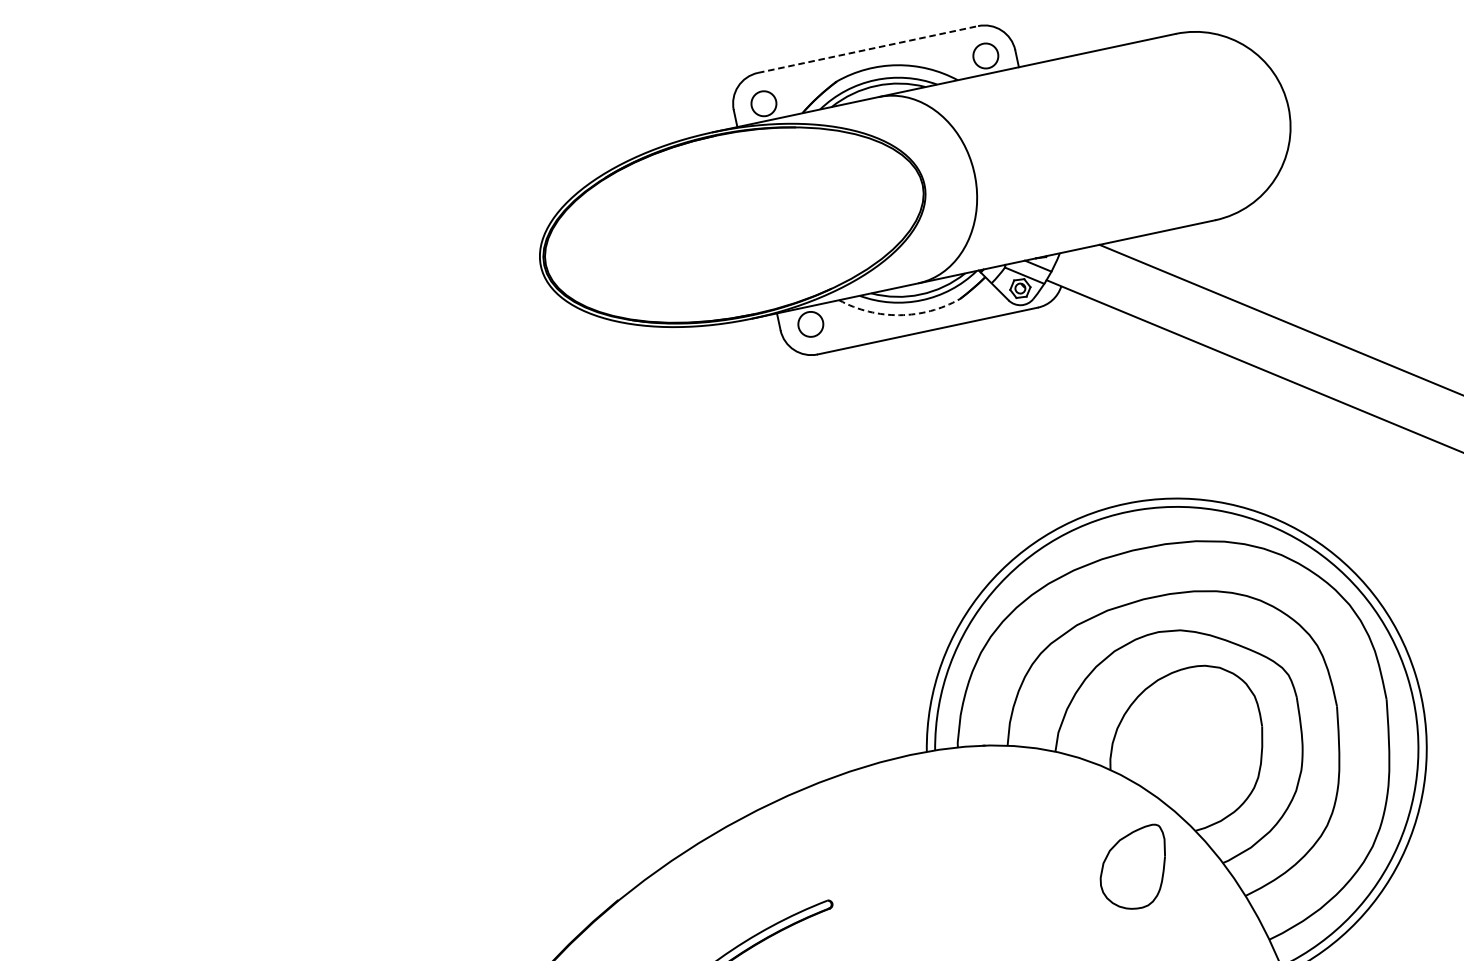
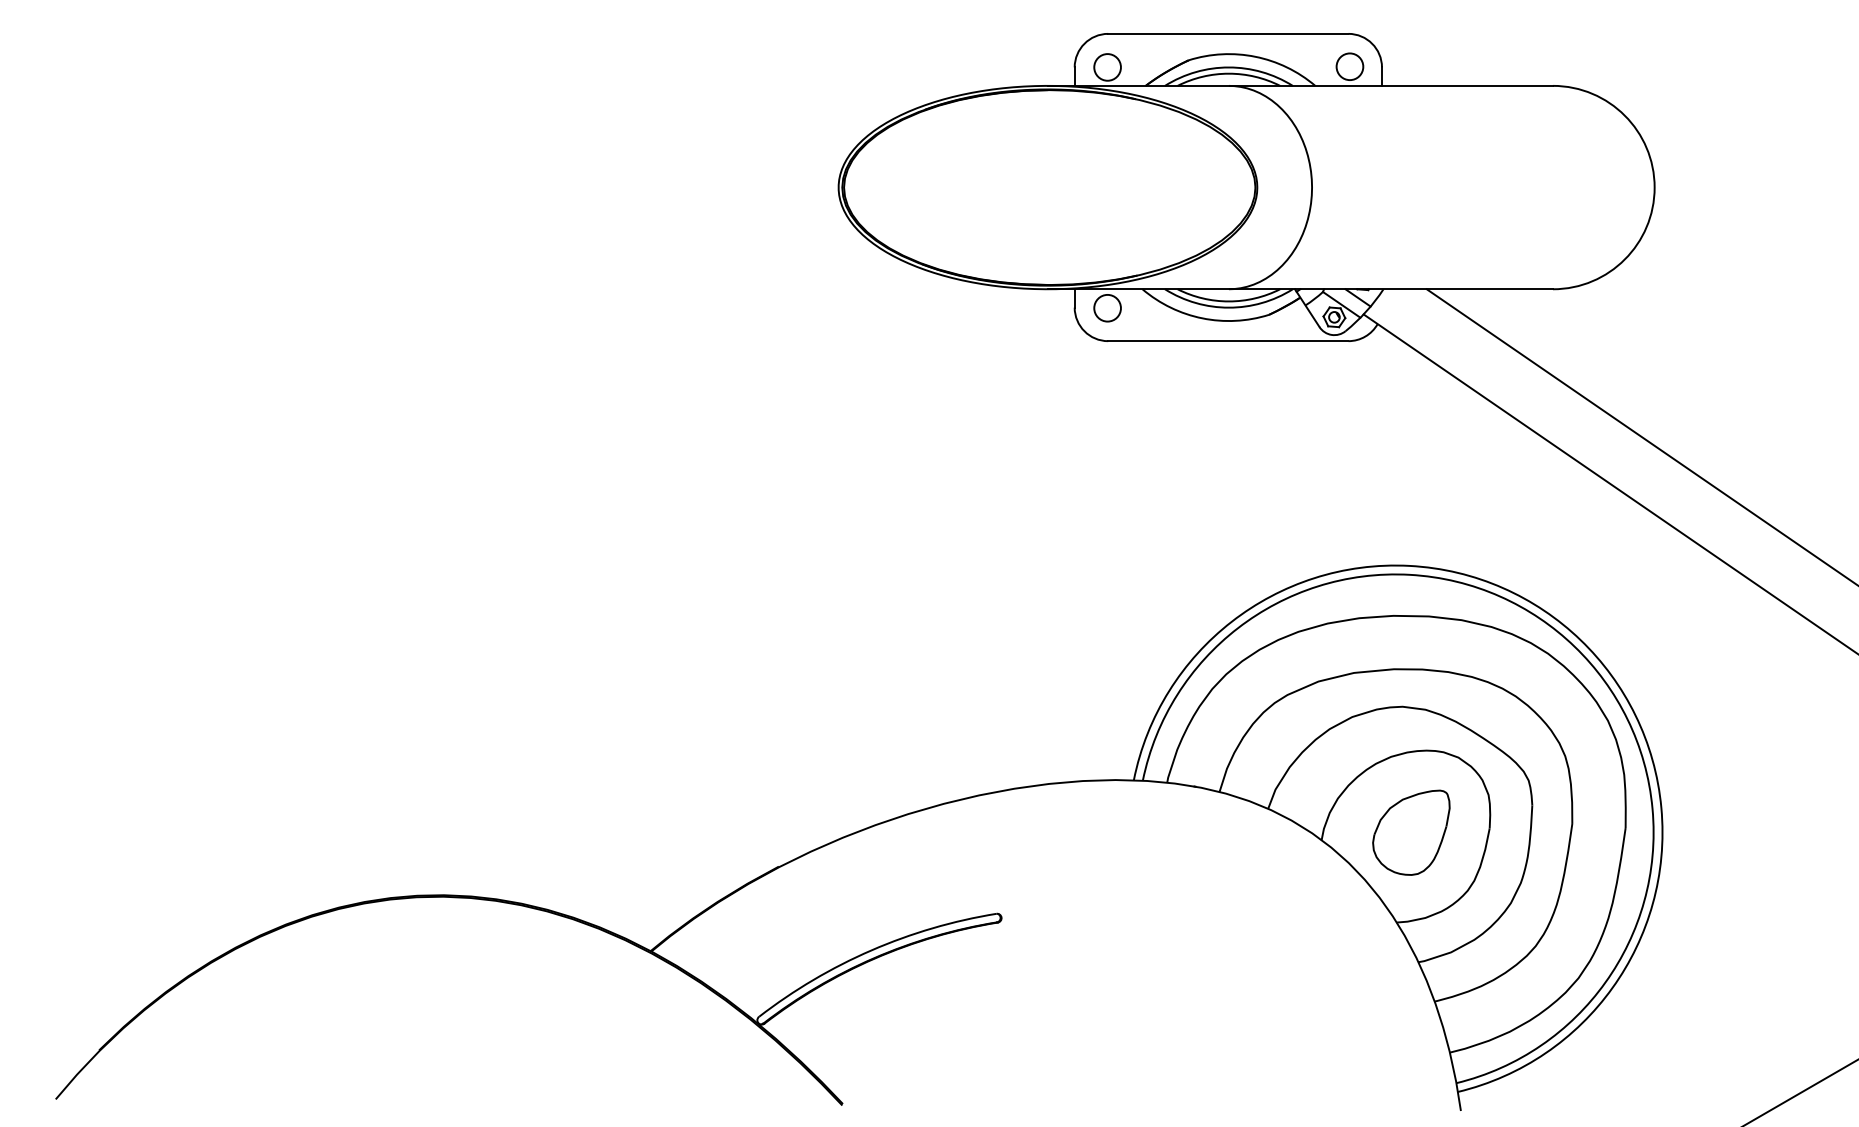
line: (868, 49) -> (1228, 33), dashed -> solid
arc: (899, 315) -> (1202, 318), dashed -> solid
part: (1134, 868) -> (1411, 832), moved

